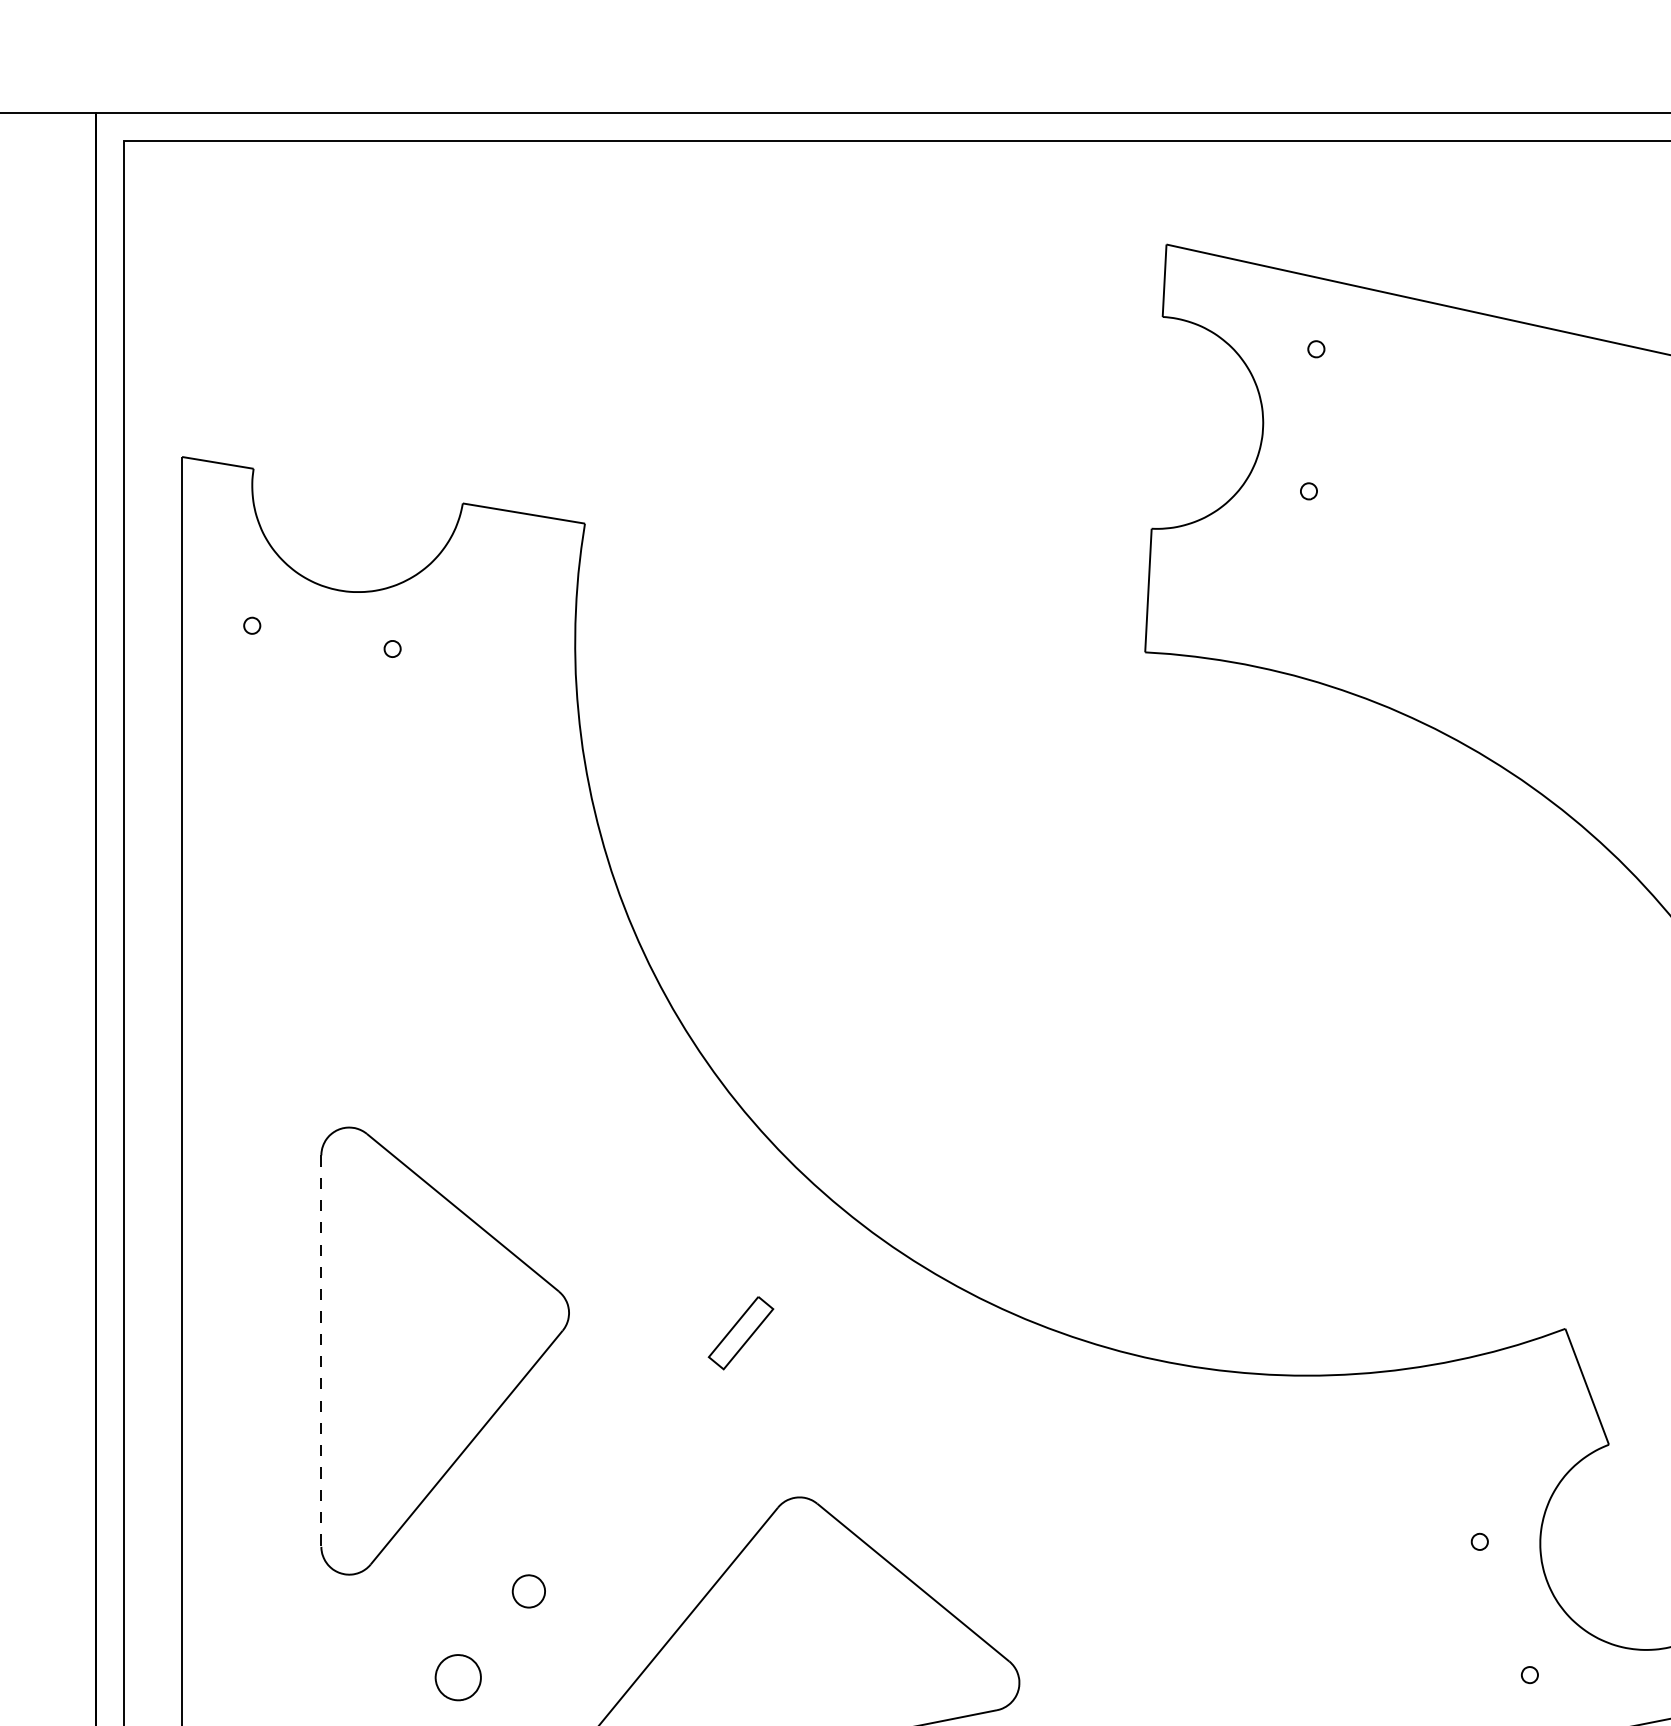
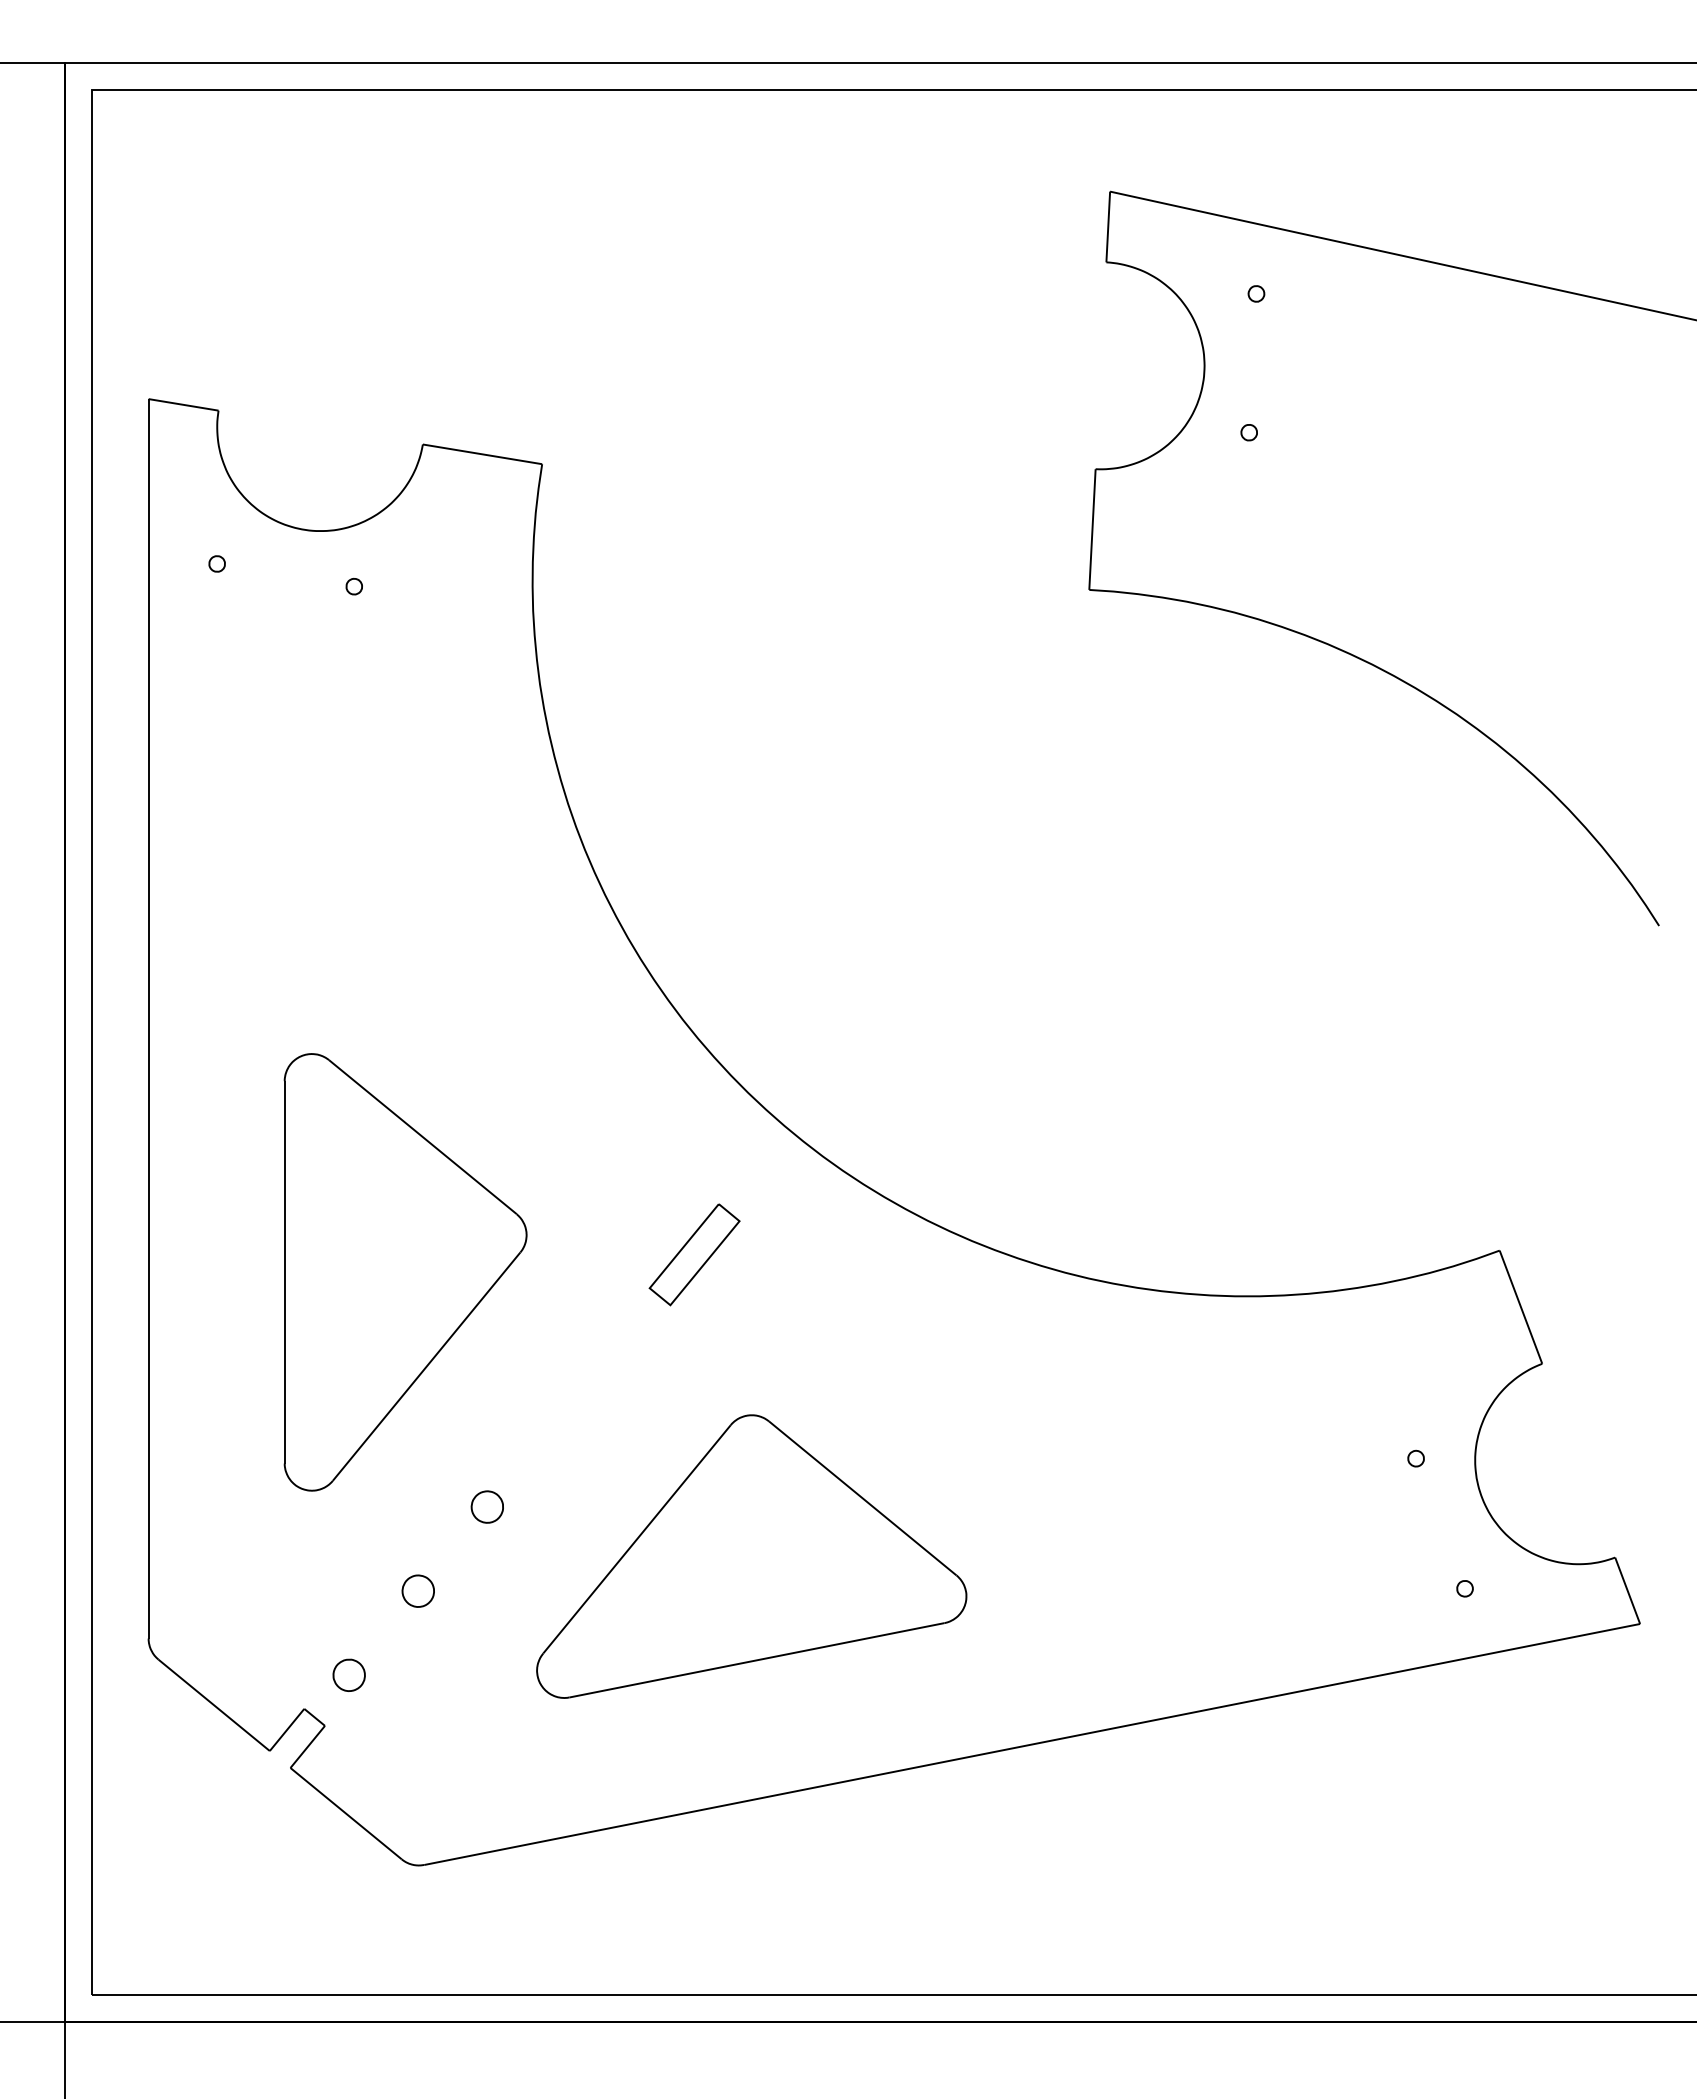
part: (740, 1332) -> (694, 1254), size x1.43
line: (321, 1351) -> (284, 1272), dashed -> solid
part: (457, 1676) -> (417, 1590), size x0.71

